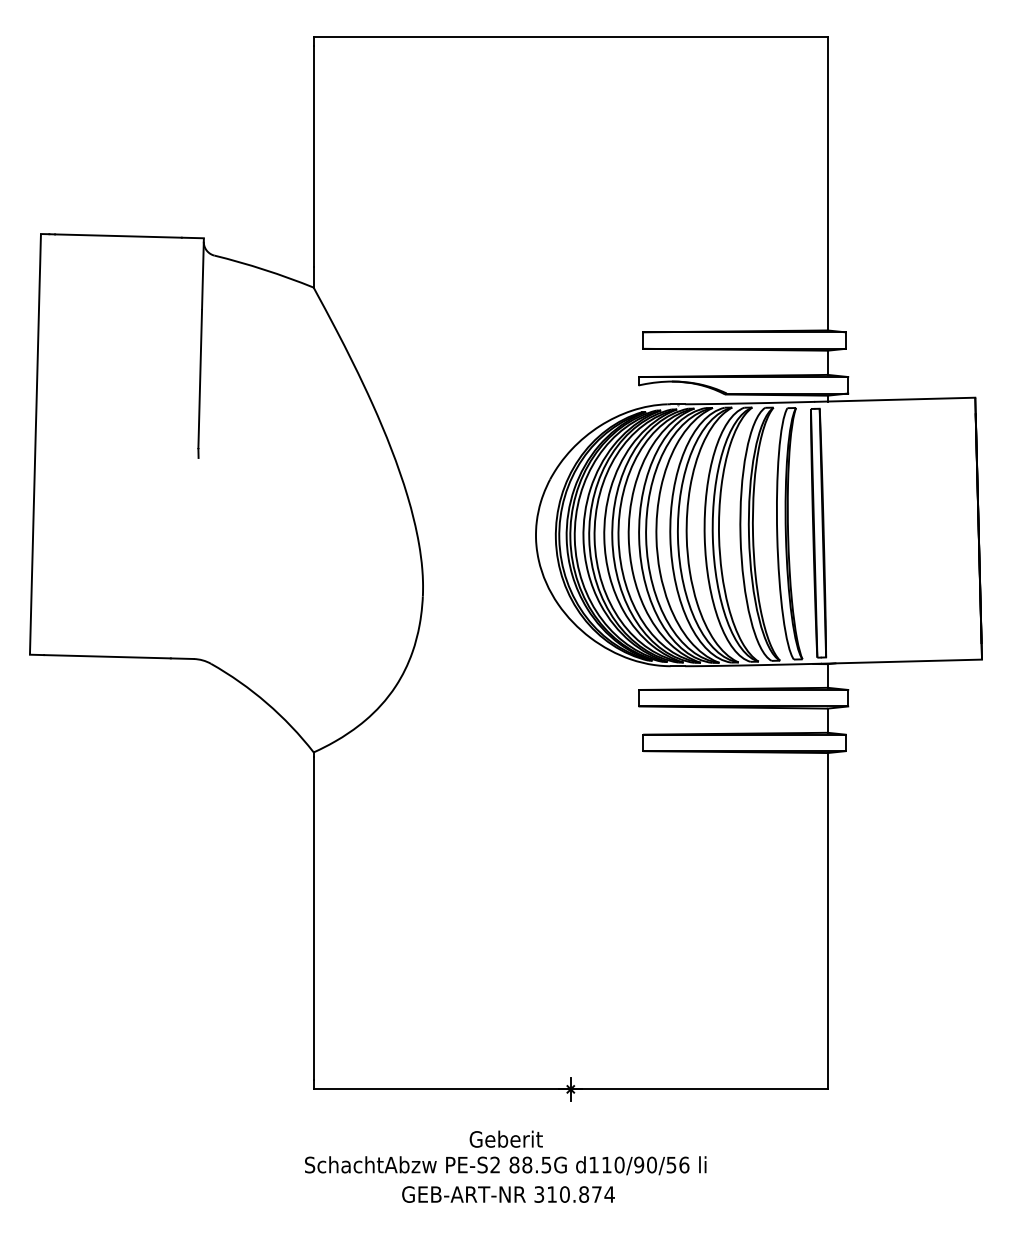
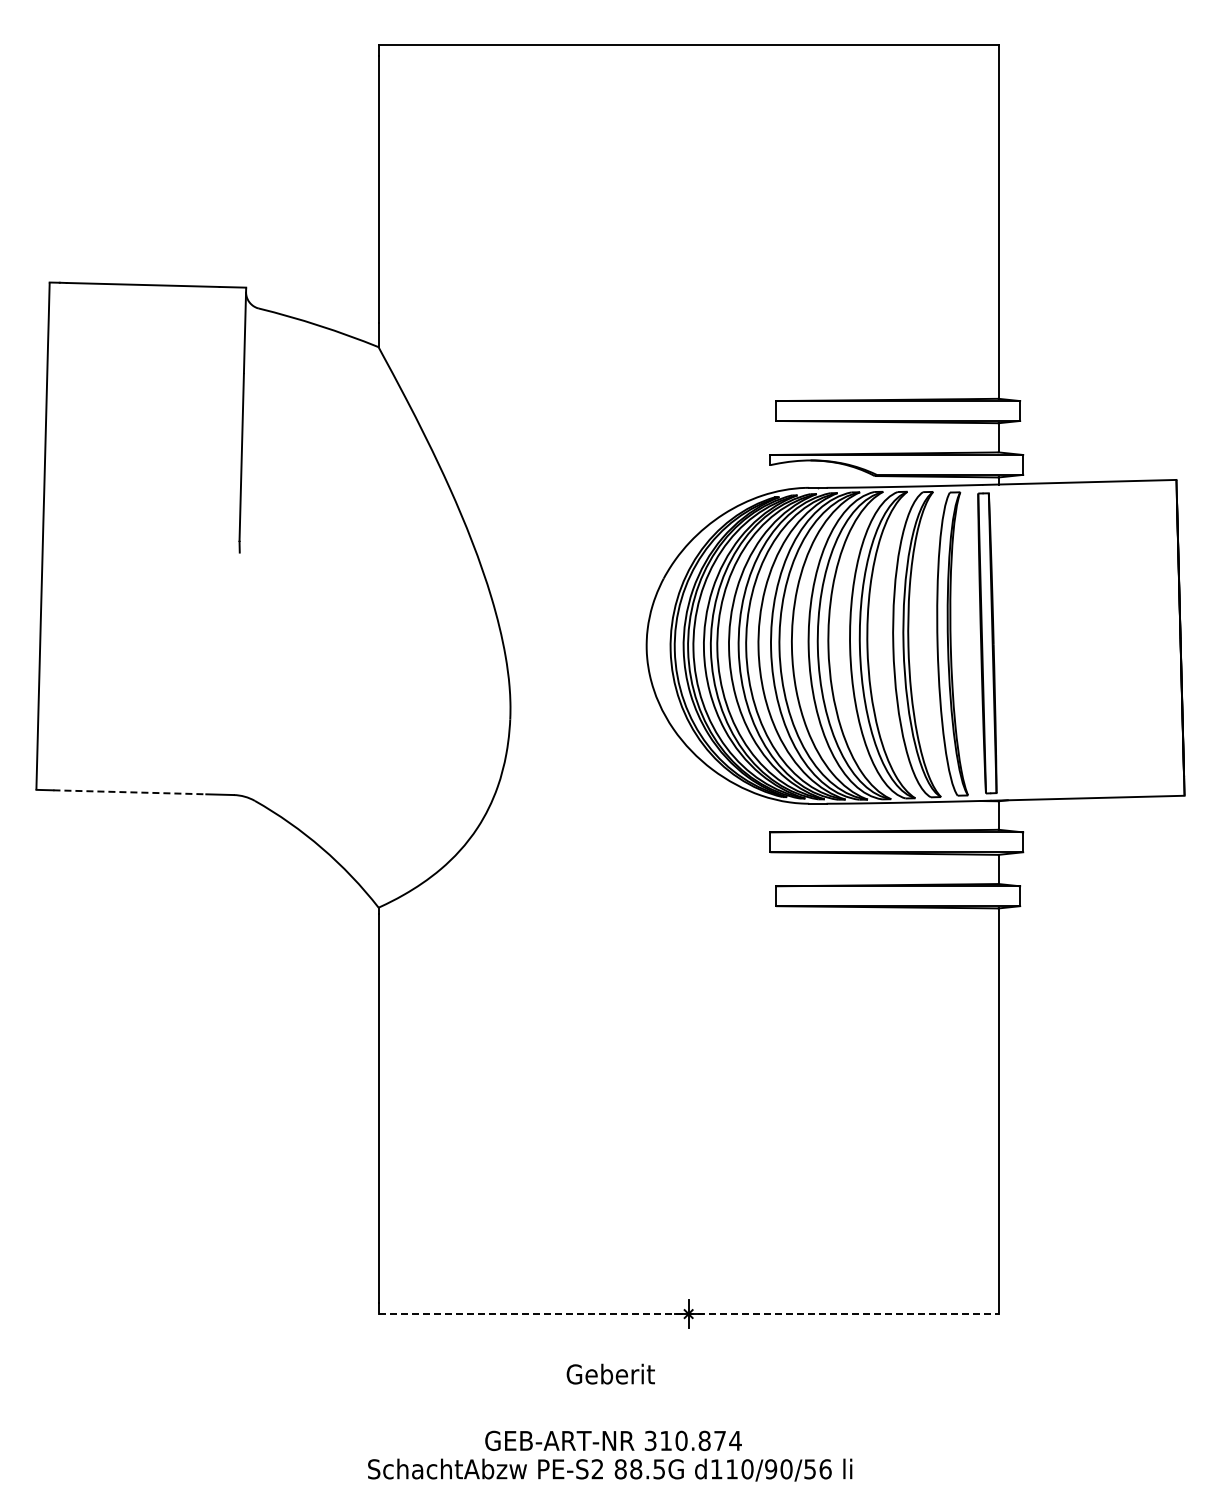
line: (107, 656) -> (130, 792), solid -> dashed
line: (570, 1089) -> (688, 1314), solid -> dashed
text: (506, 1165) -> (610, 1469), moved

